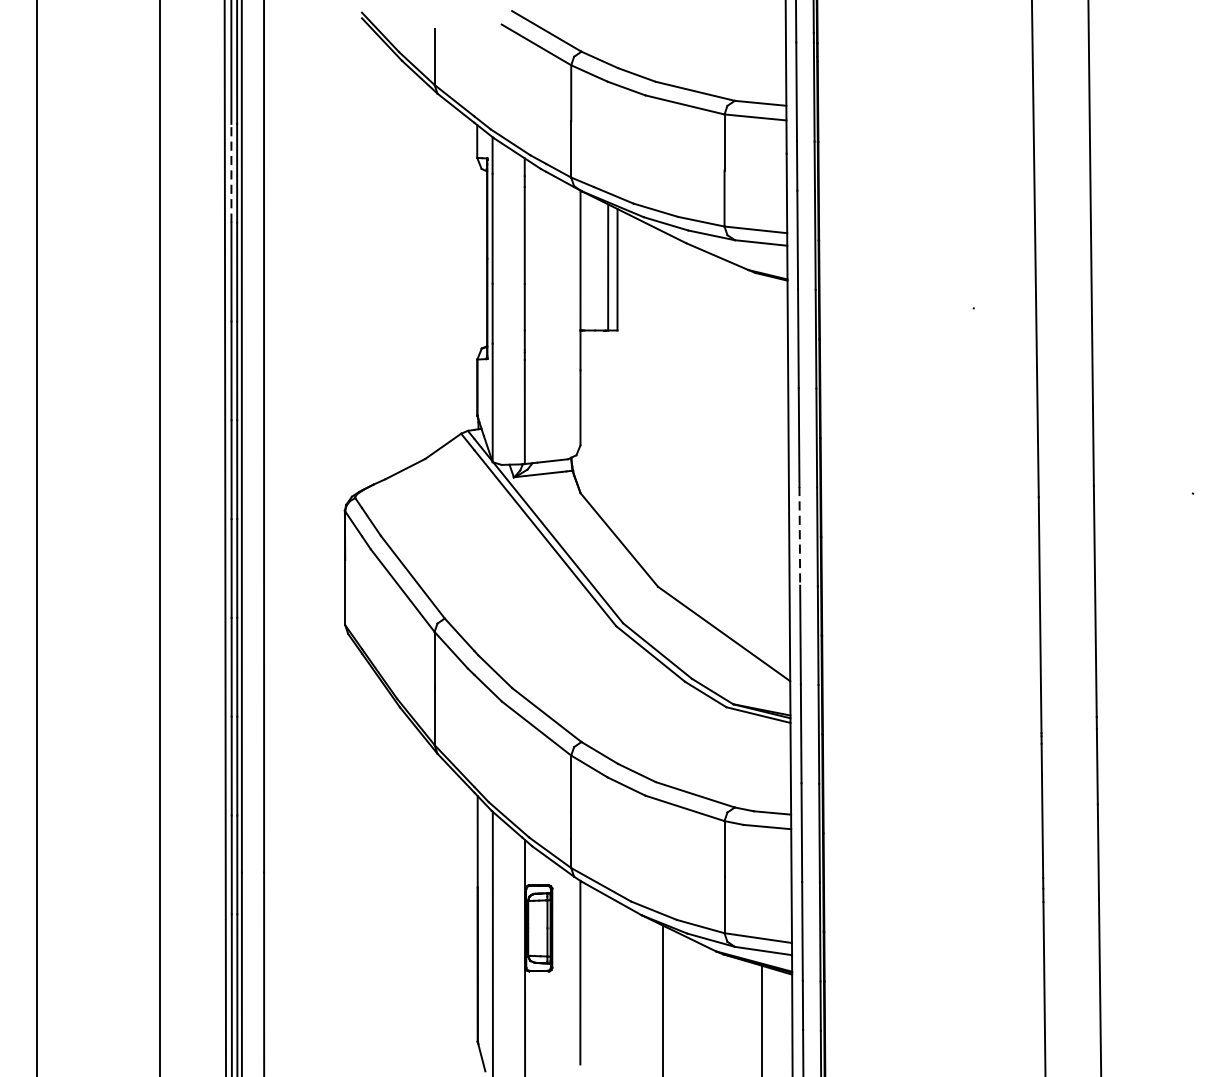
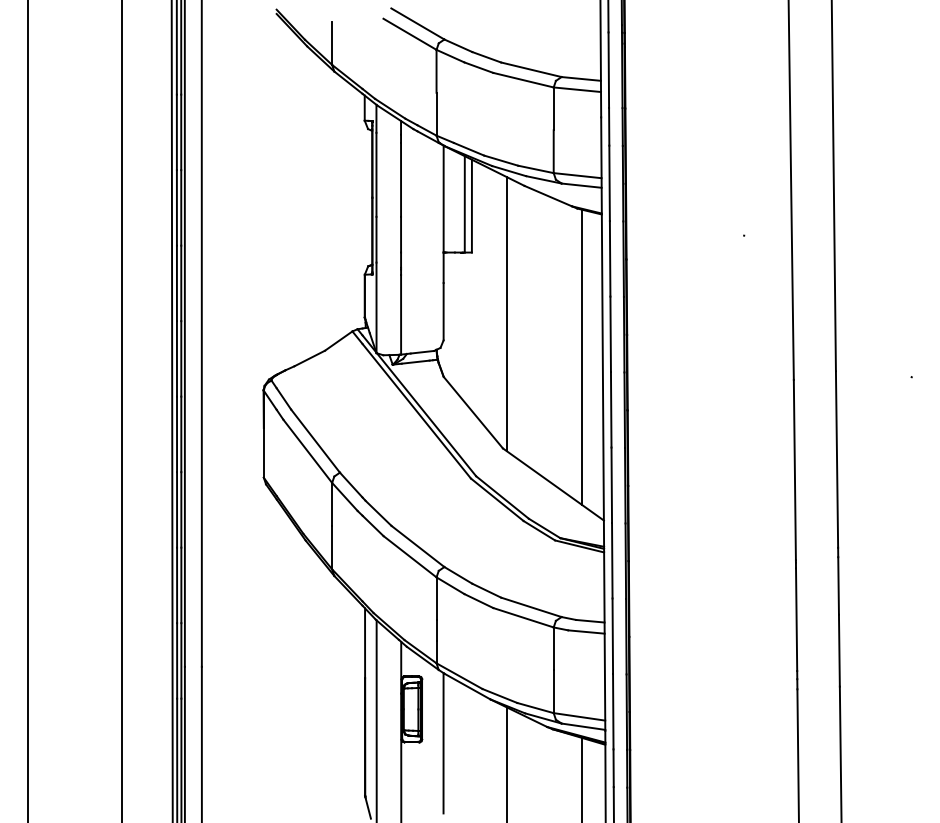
line: (230, 173) -> (176, 132), dashed -> solid
line: (662, 411) -> (506, 314), added
line: (762, 467) -> (582, 357), added
line: (800, 535) -> (611, 409), dashed -> solid

